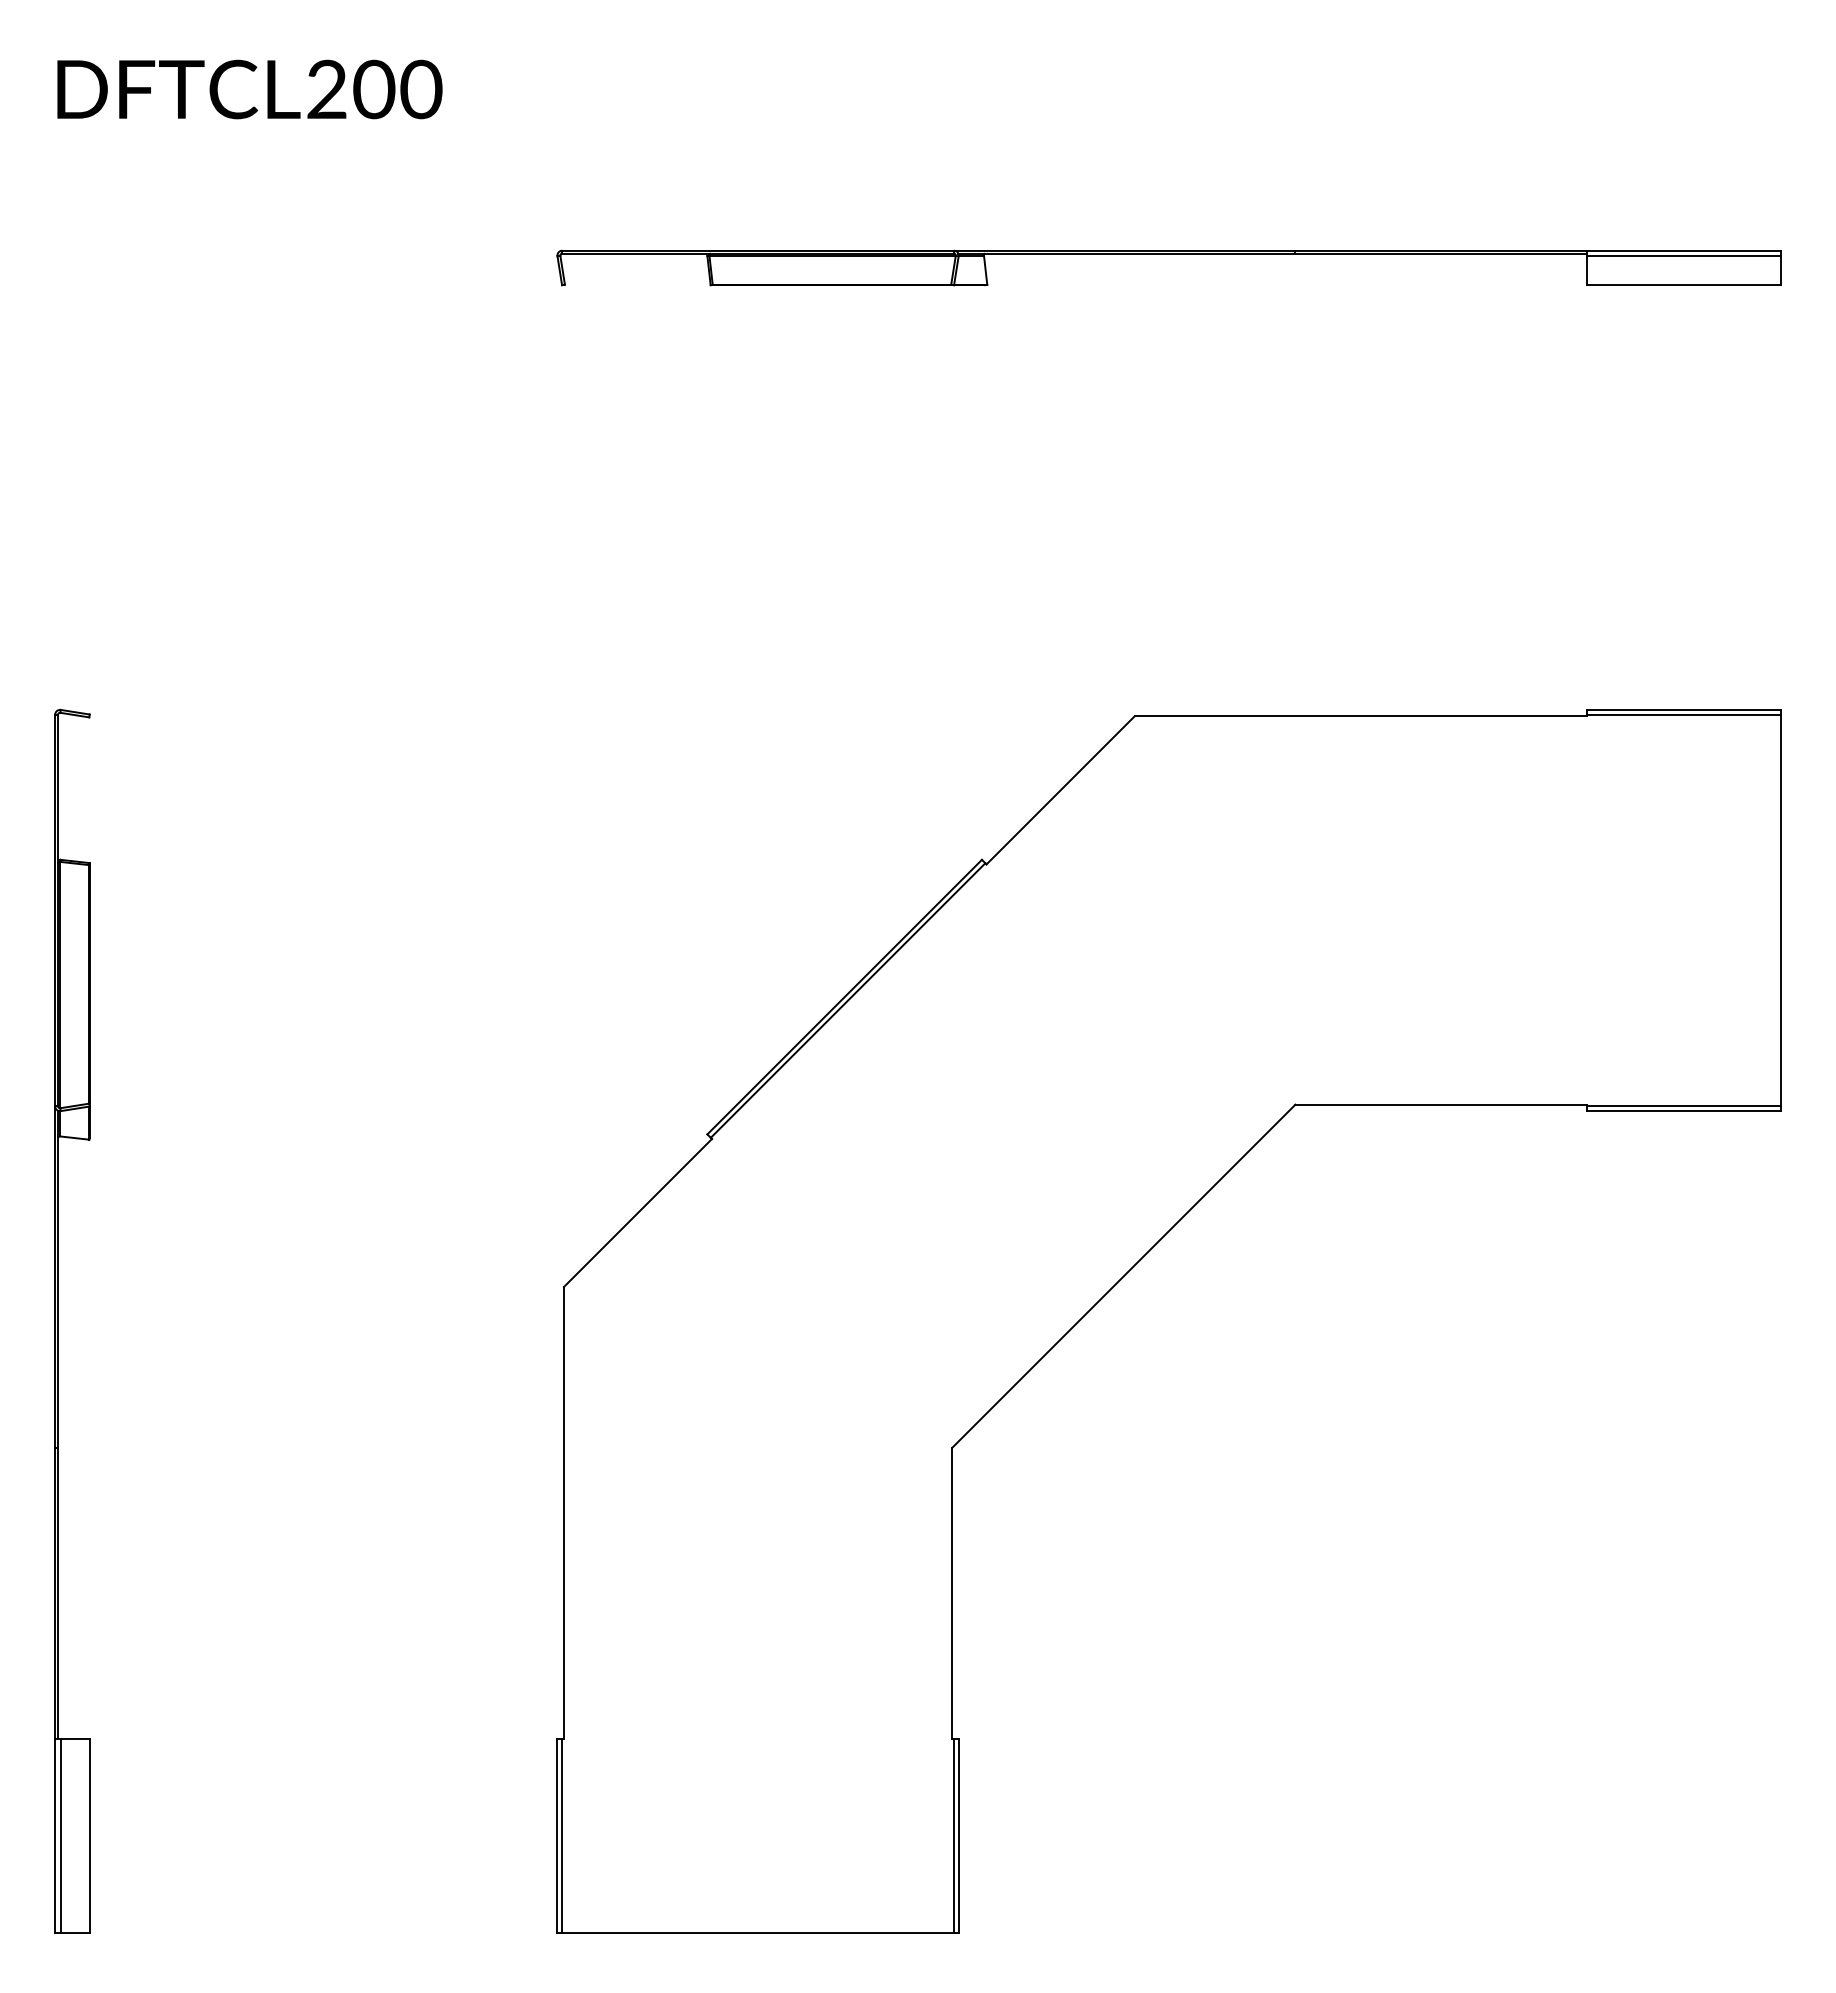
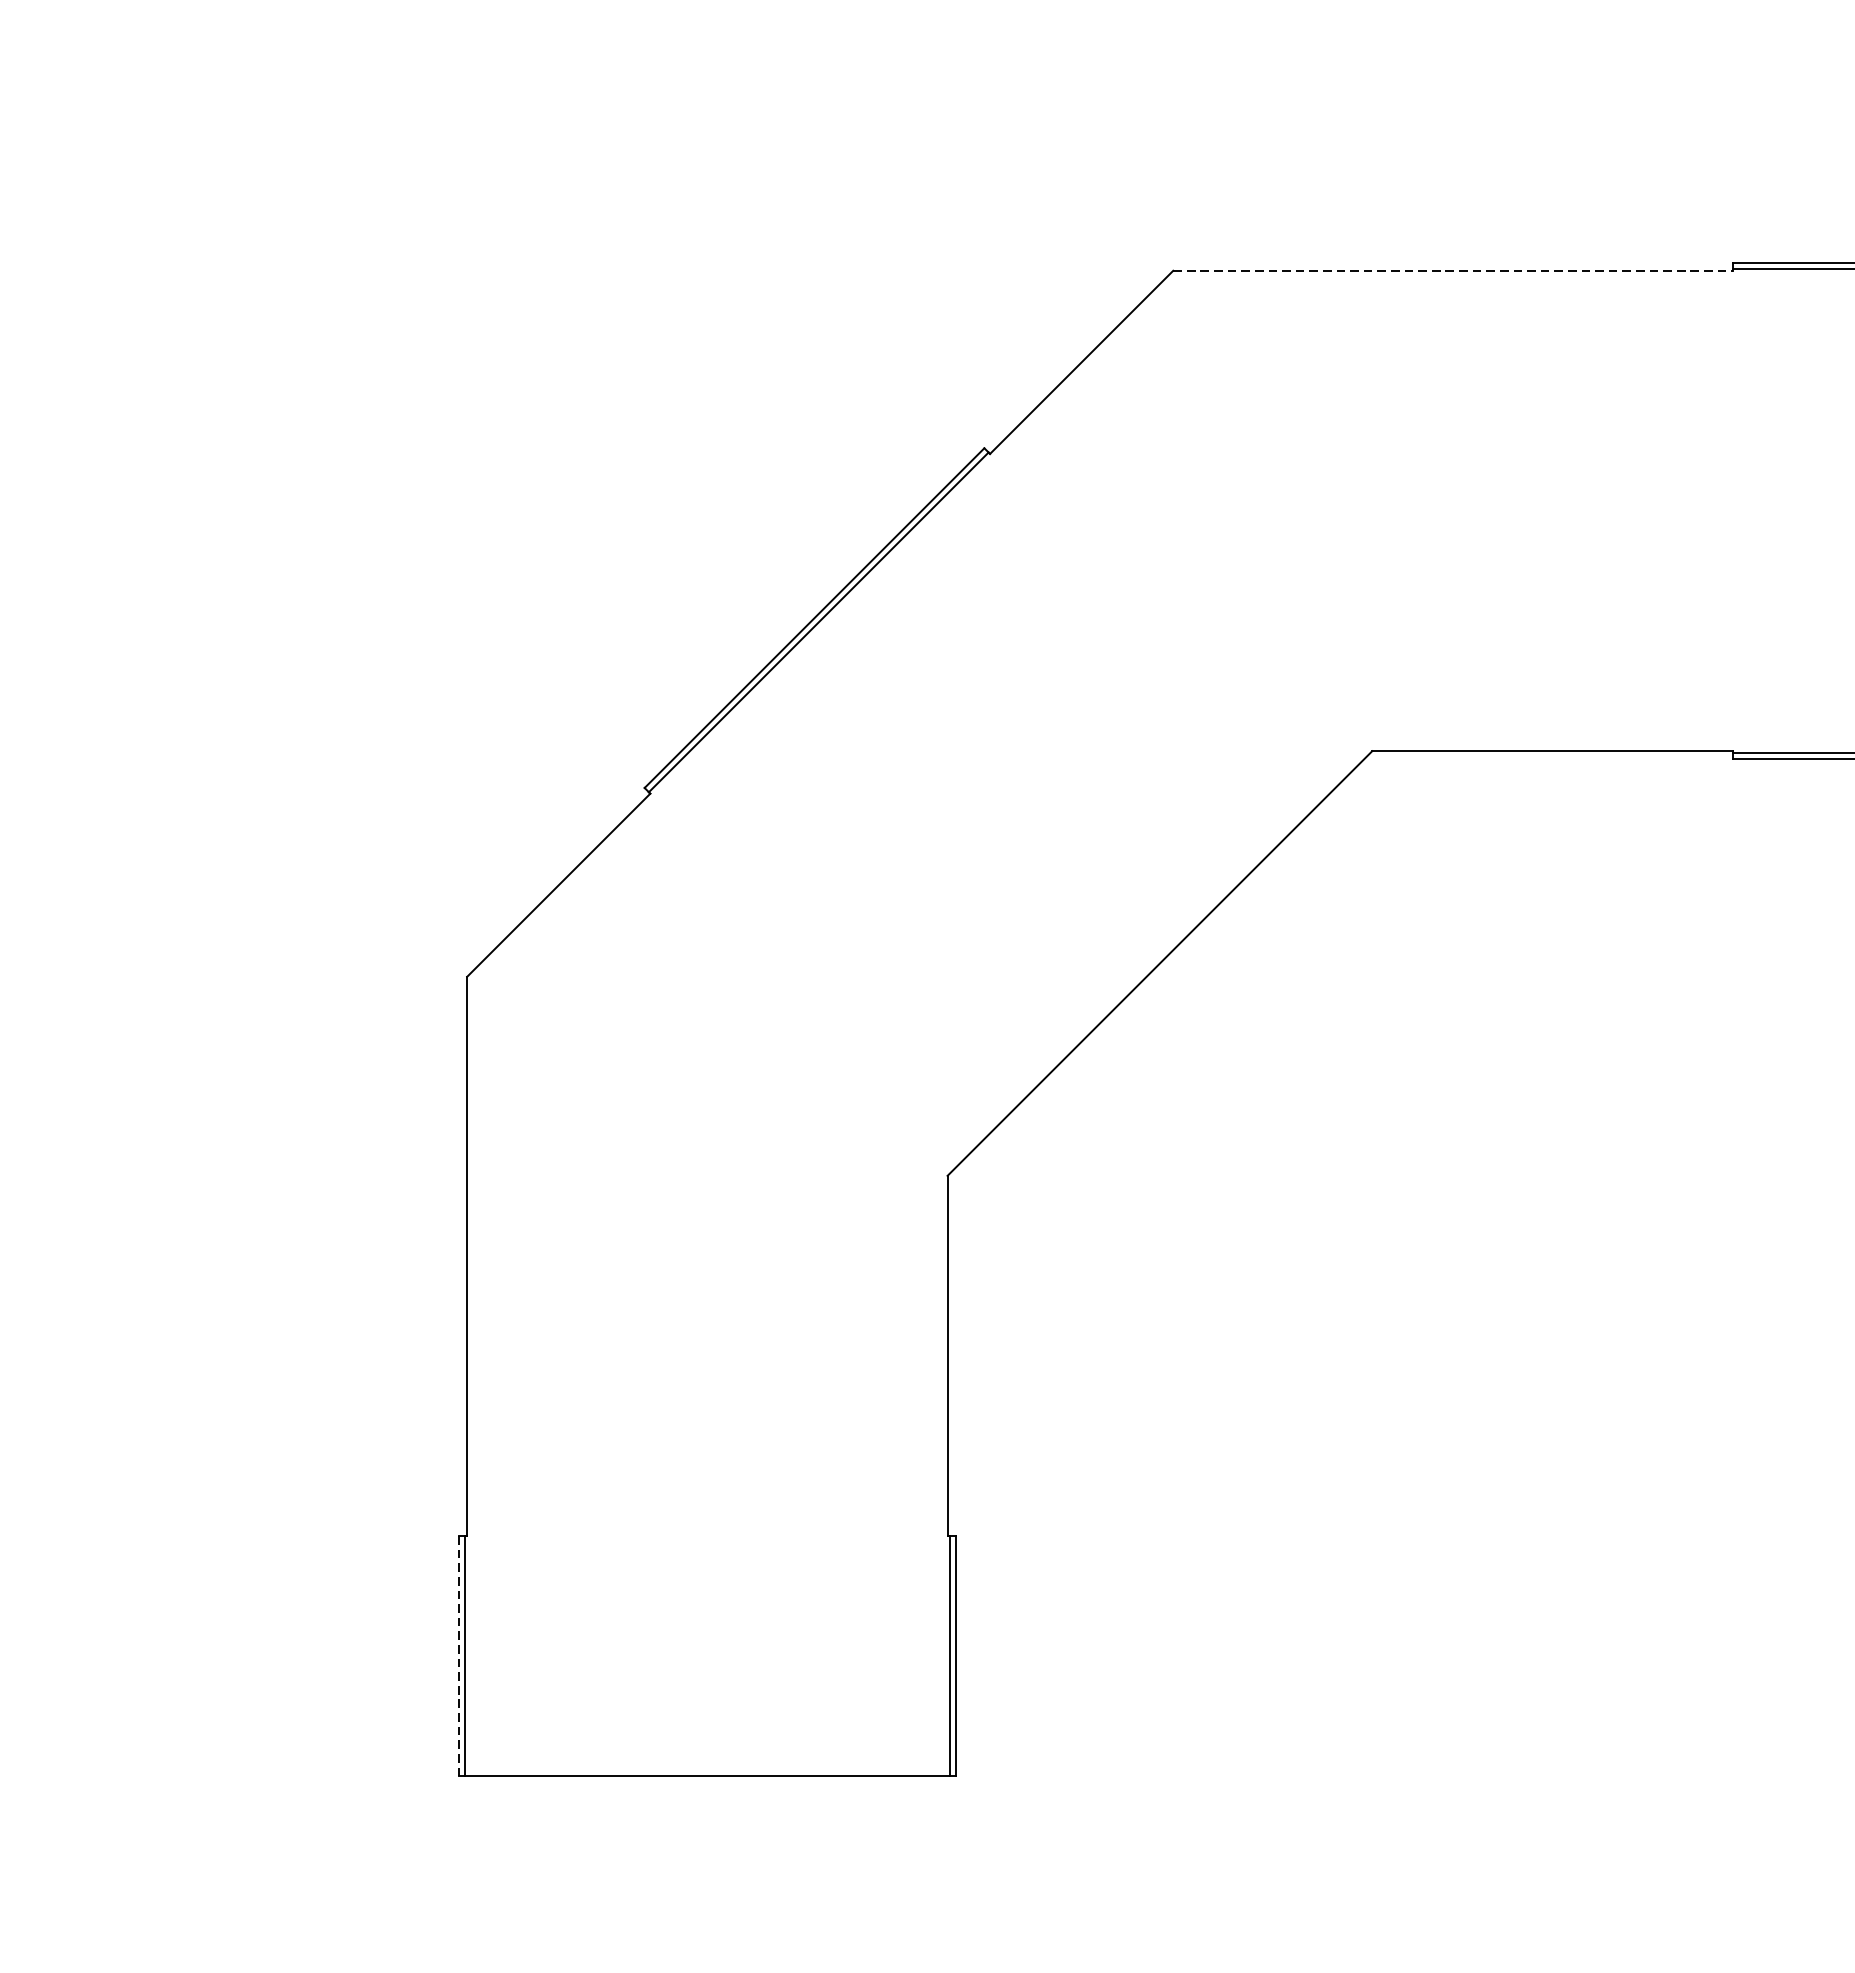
line: (1361, 716) -> (1453, 270), solid -> dashed
line: (557, 1836) -> (459, 1656), solid -> dashed

